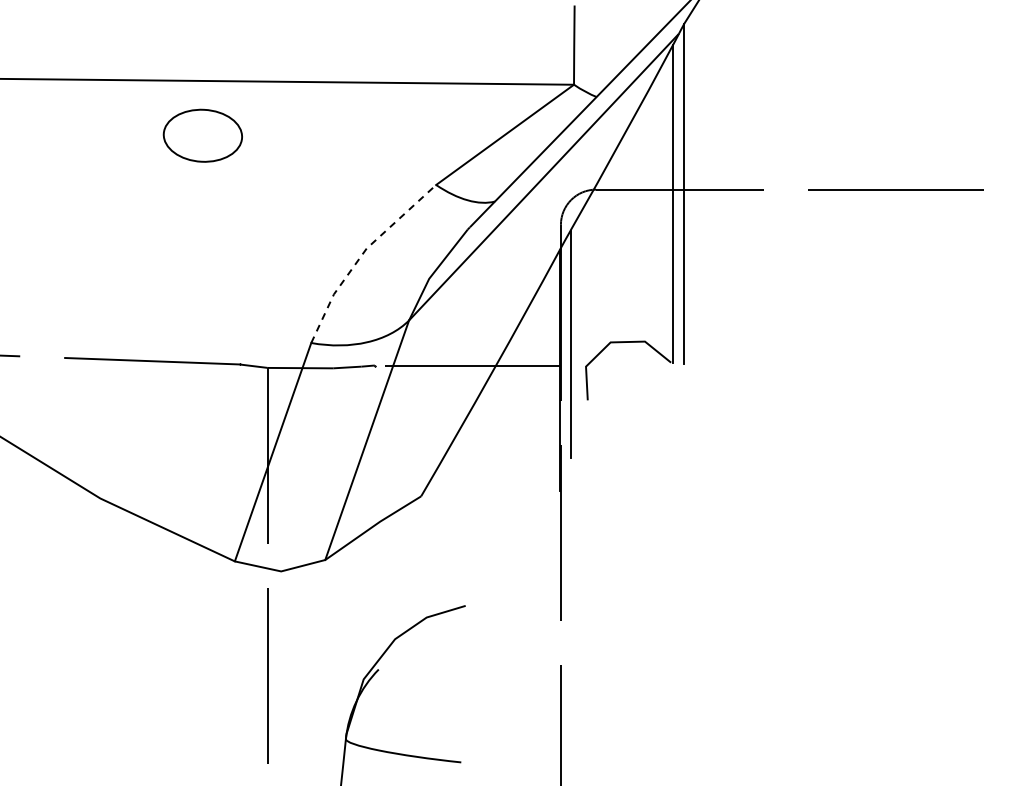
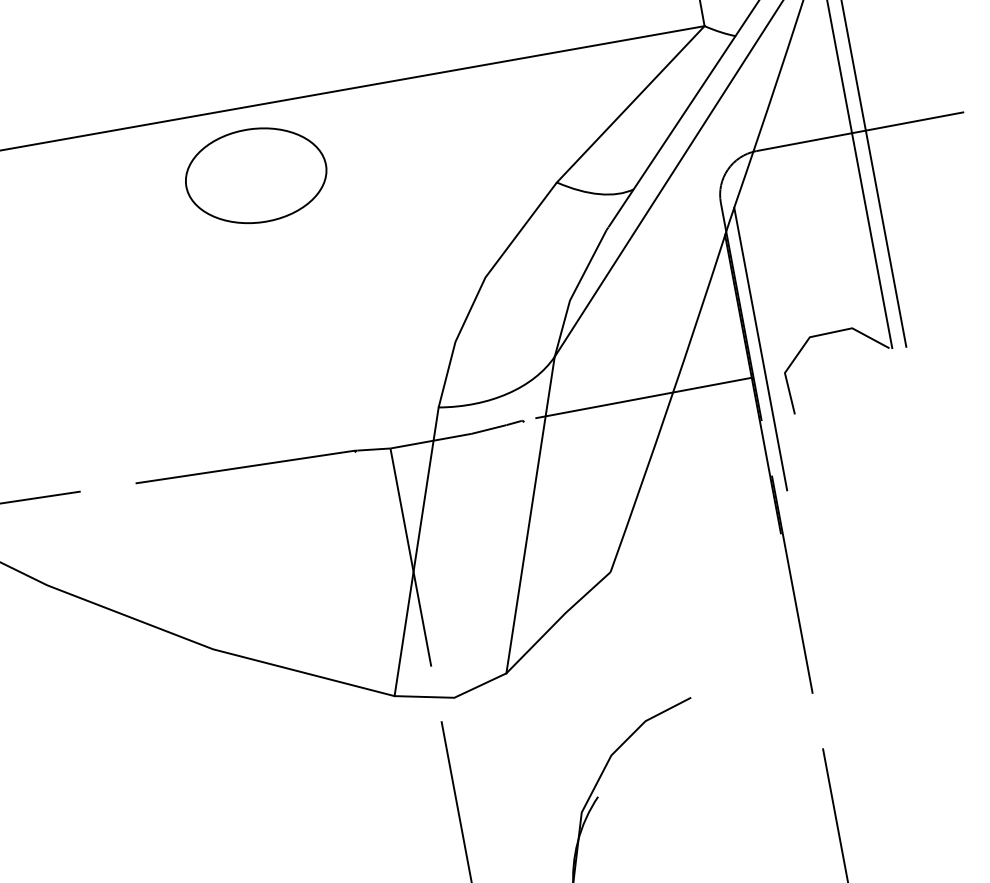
part: (202, 135) -> (255, 175), size x1.43
line: (362, 255) -> (481, 287), dashed -> solid

